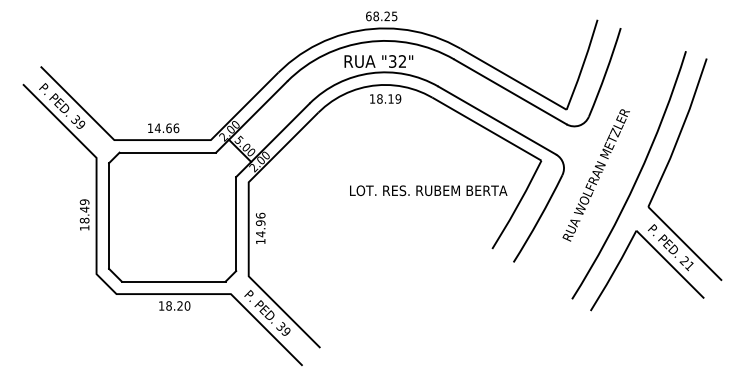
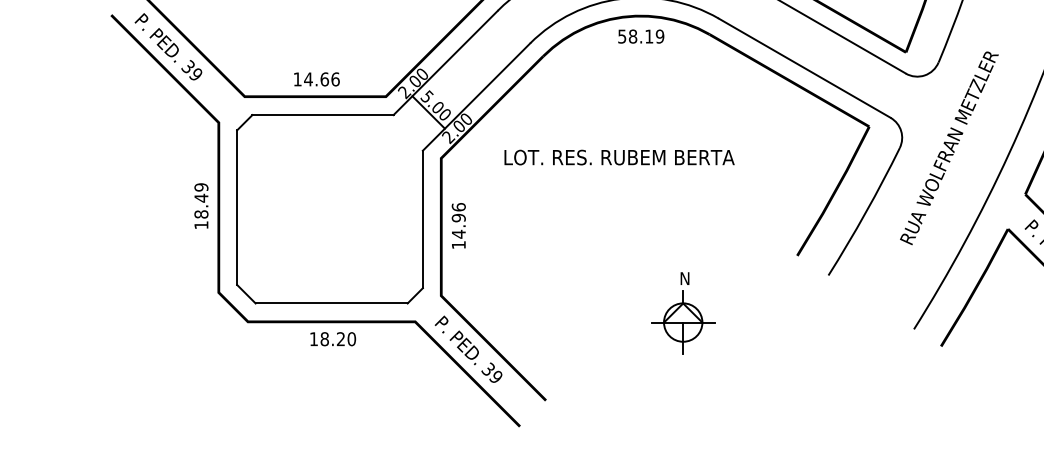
text: (372, 98) -> (622, 35), 18.19 -> 58.19
text: (428, 190) -> (619, 157), moved
part: (414, 288) -> (683, 313), added

